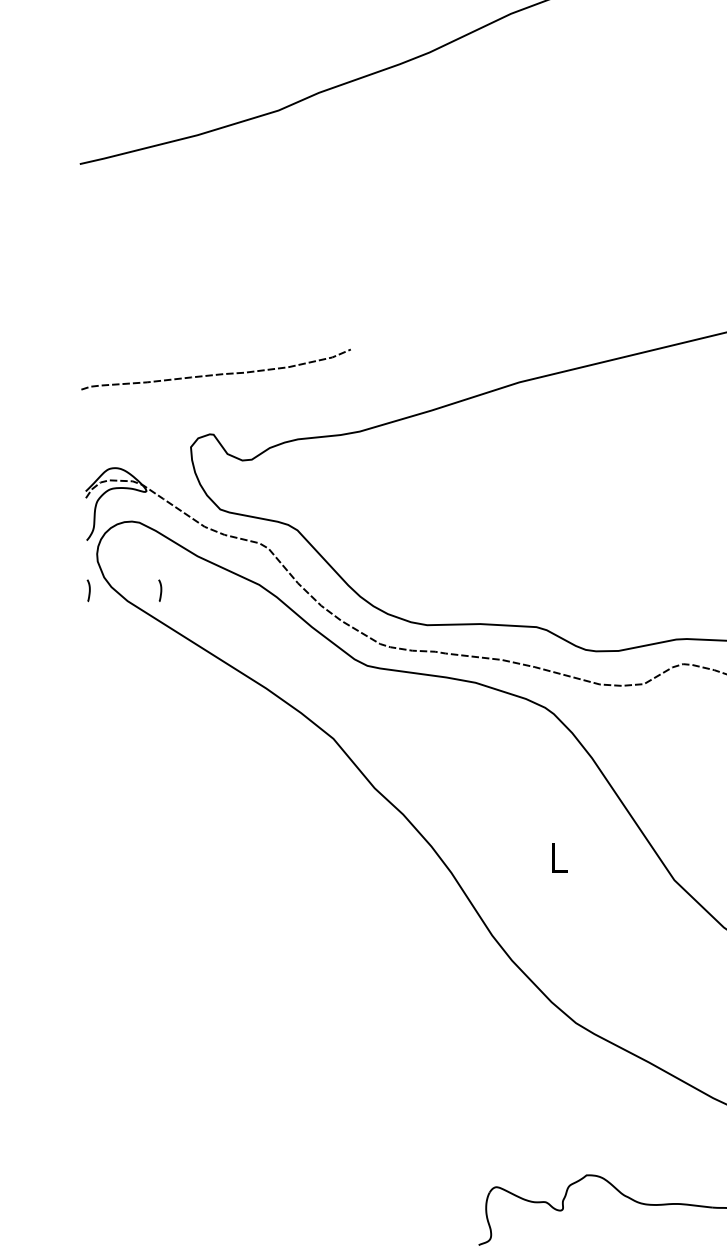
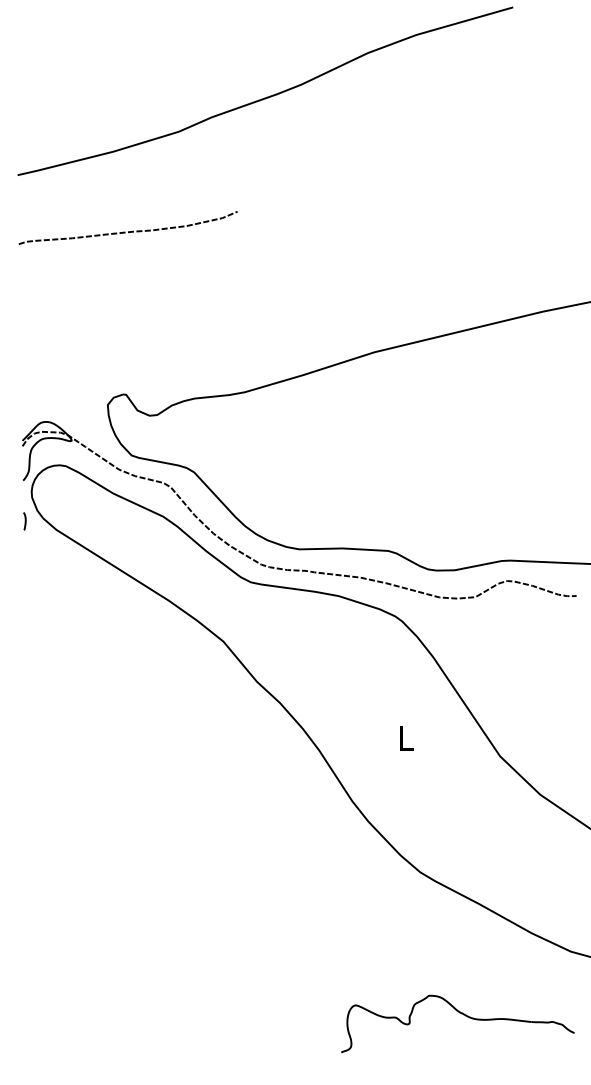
curve: (216, 373) -> (128, 231), moved
line: (159, 590) -> (82, 521), removed

